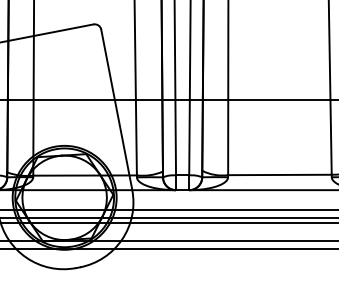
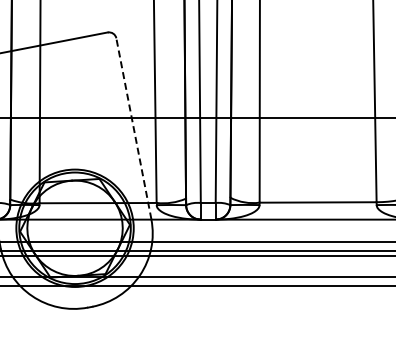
line: (116, 109) -> (133, 128), solid -> dashed

